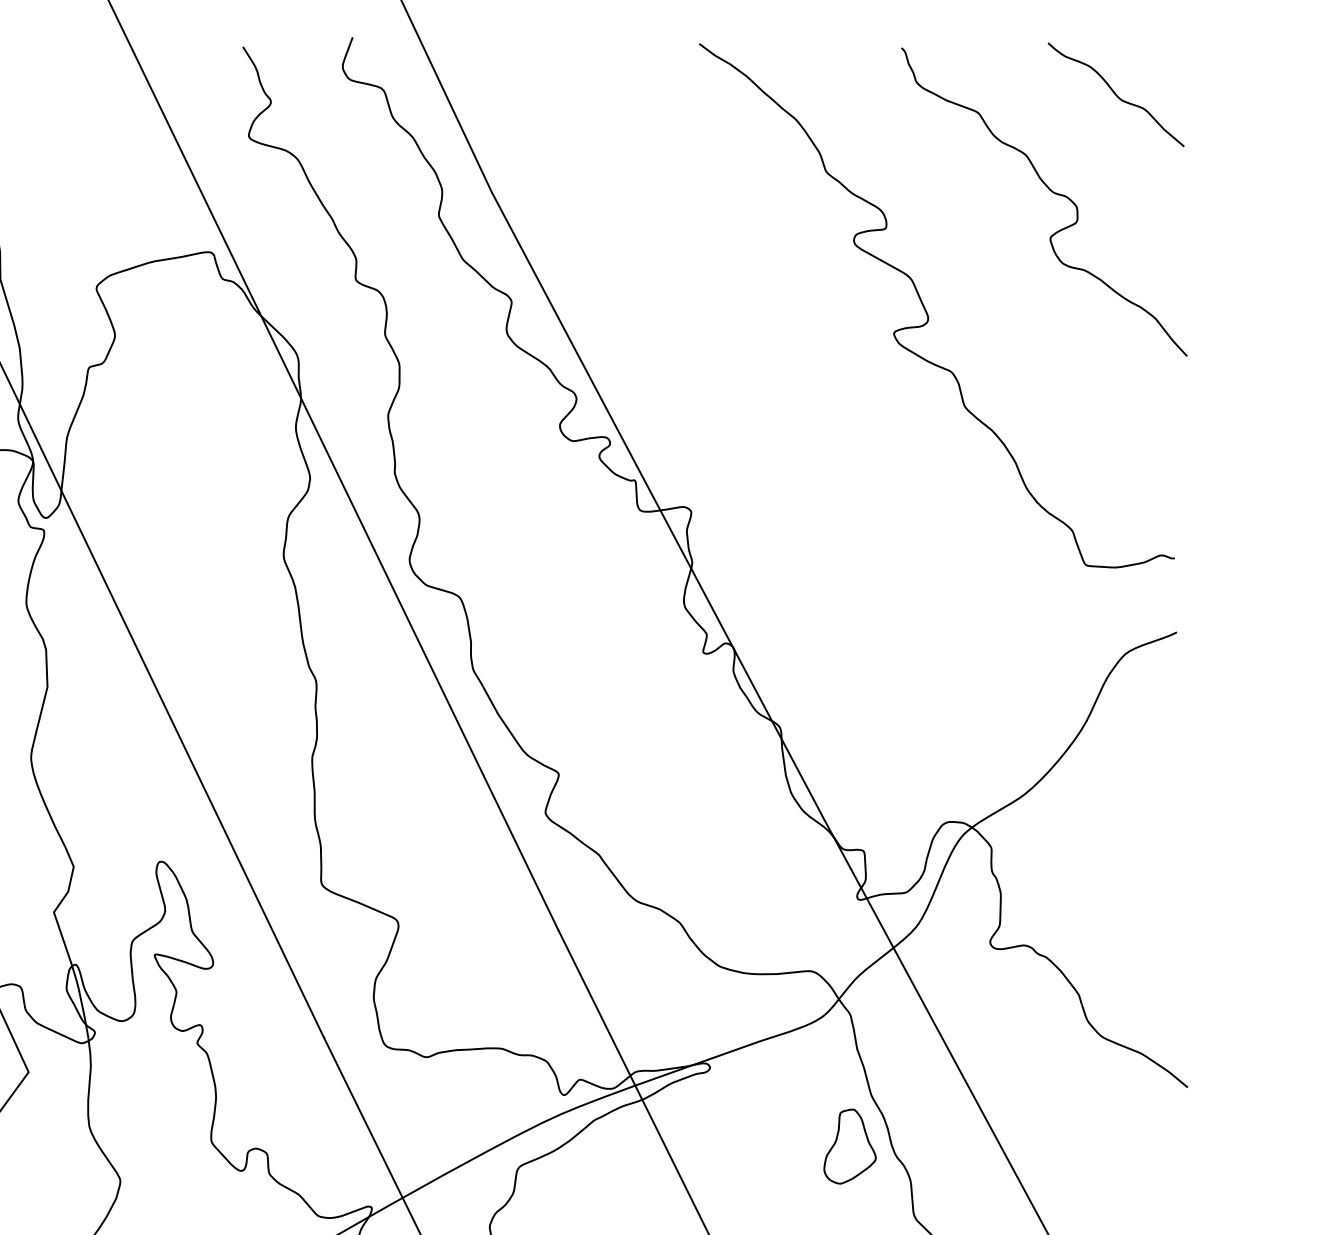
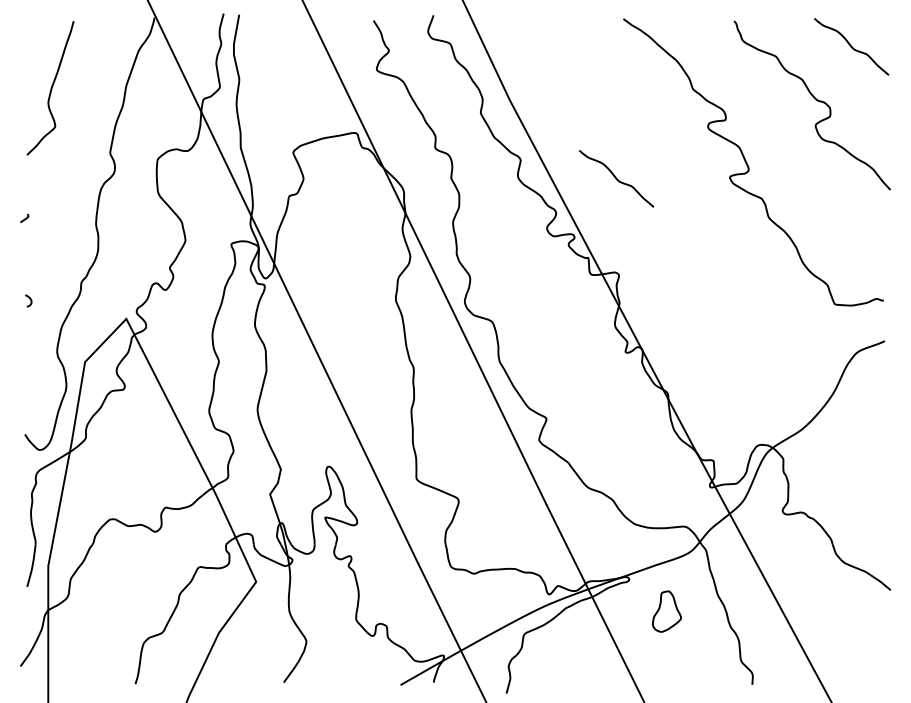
curve: (686, 335) -> (616, 178), added
part: (849, 1146) -> (666, 611), moved

